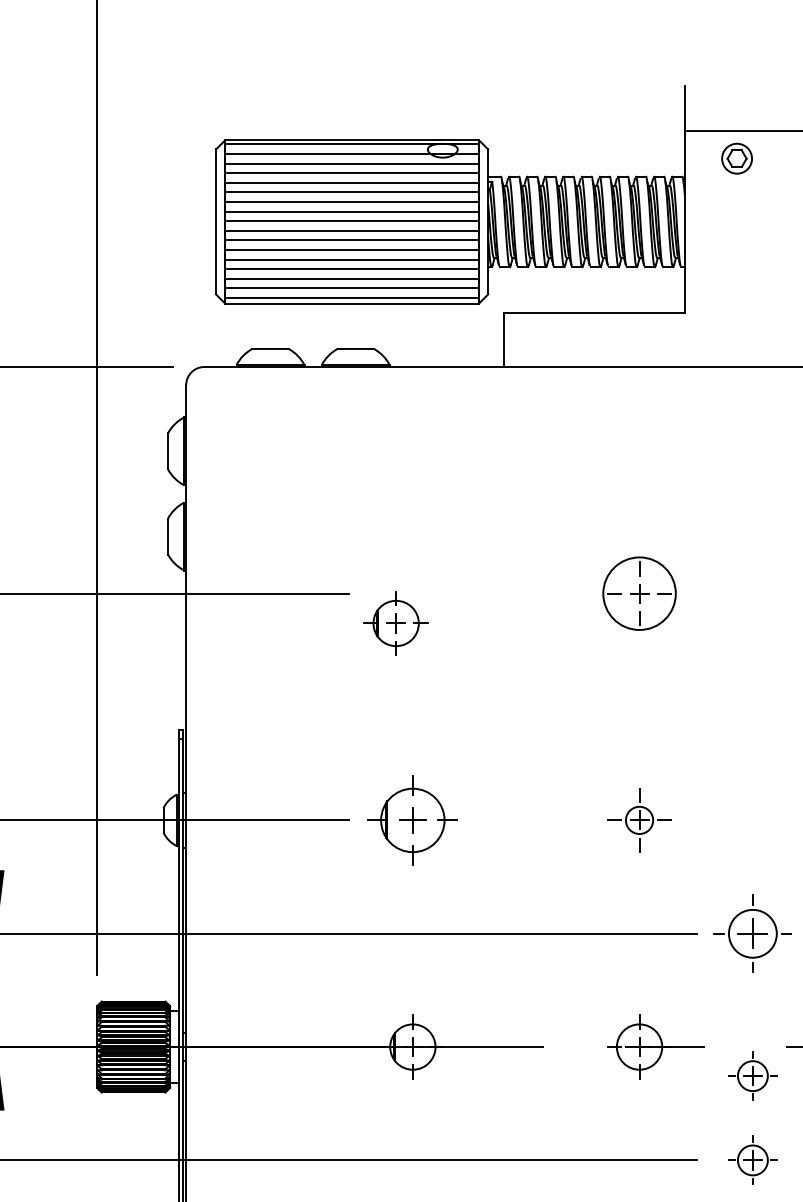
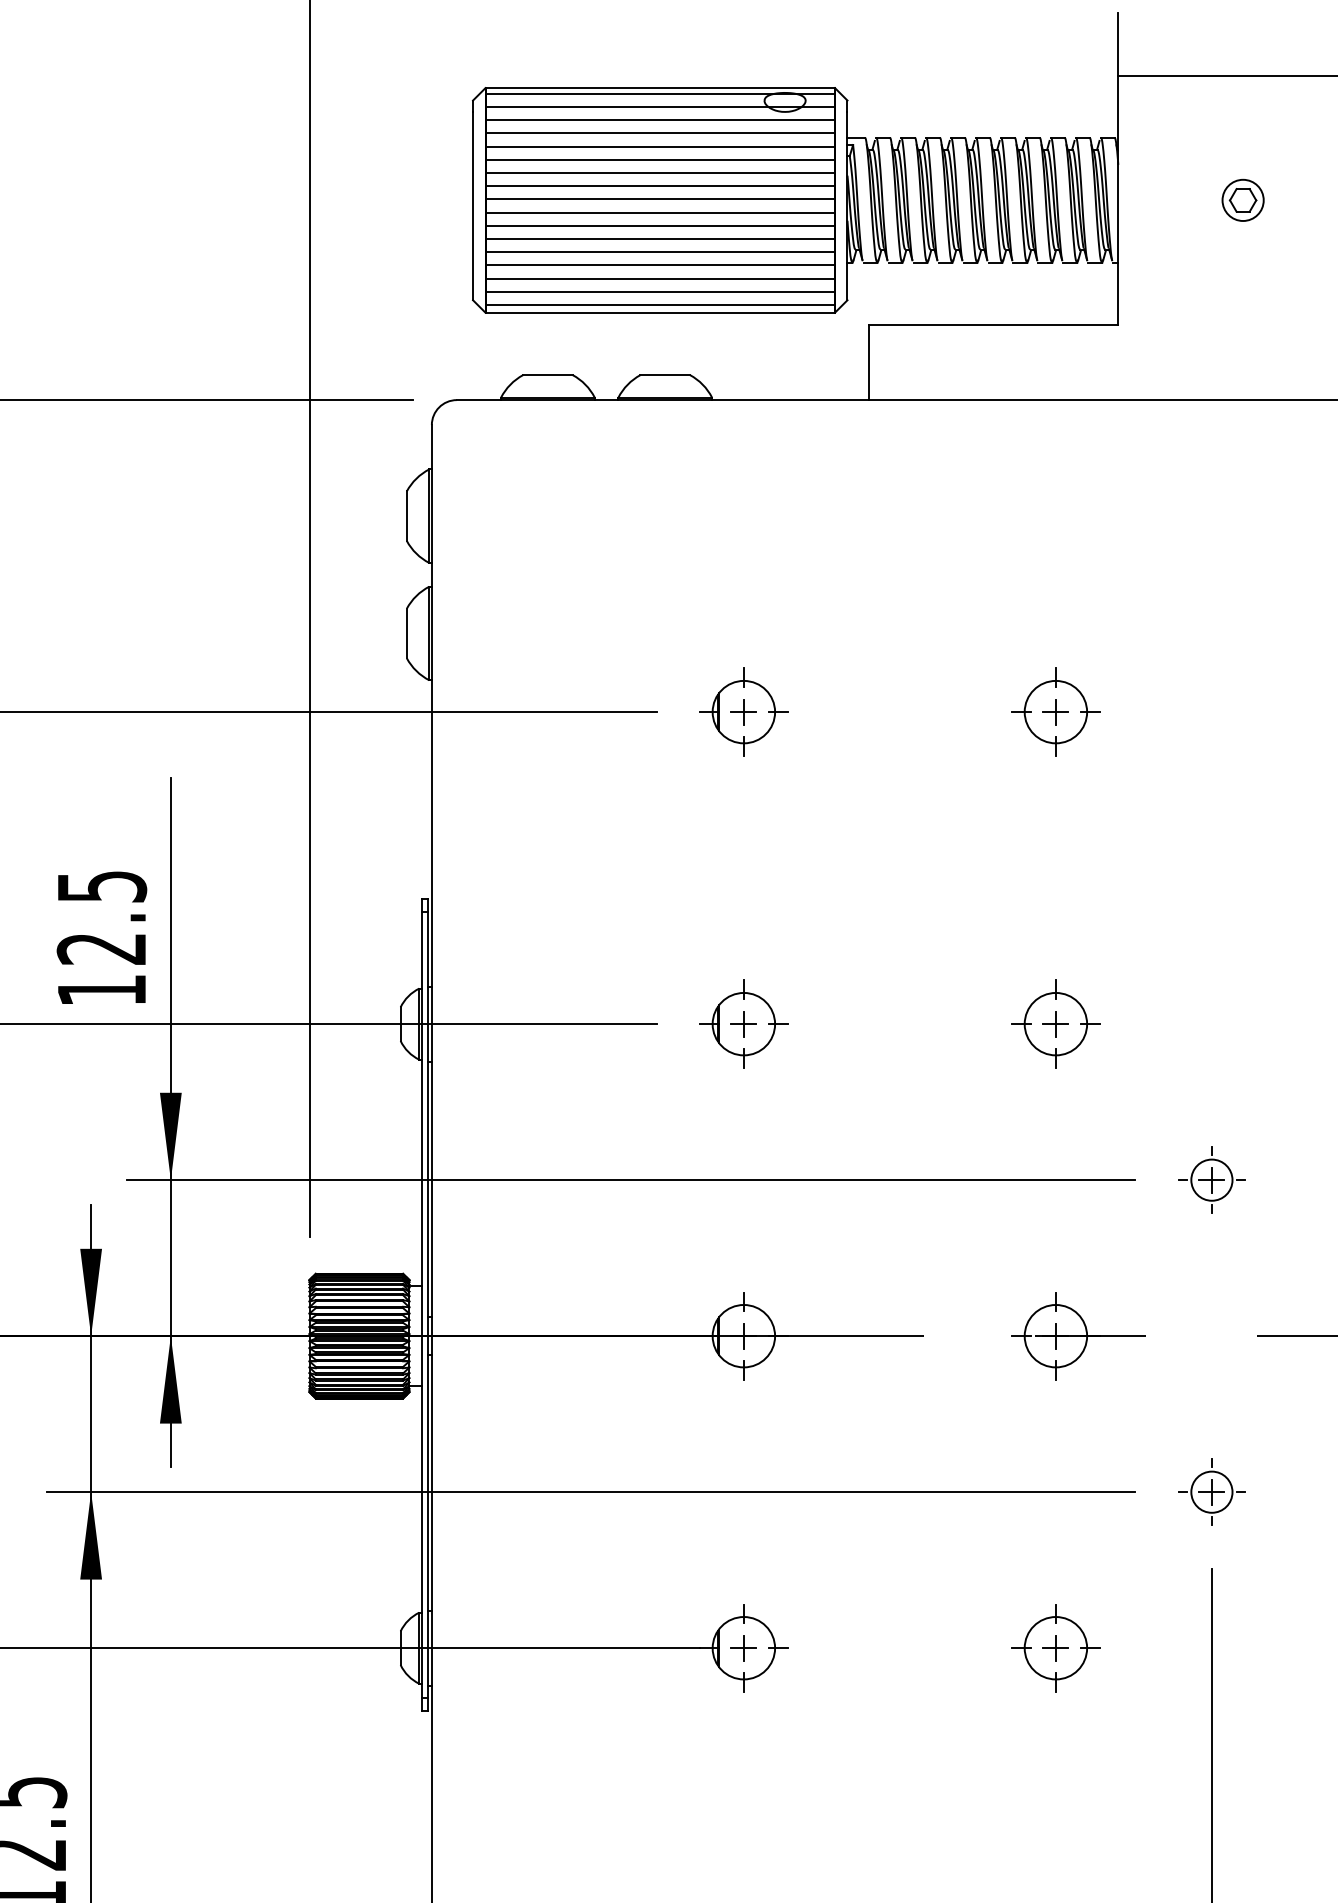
part: (736, 158) -> (1242, 199), moved
circle: (639, 593) -> (1055, 711), size x0.62
part: (395, 623) -> (743, 711), moved
part: (412, 819) -> (743, 1023), size x0.71
circle: (639, 819) -> (1055, 1023), size x1.67
part: (752, 933) -> (1211, 1179), size x0.62
part: (752, 1075) -> (1211, 1375), removed

